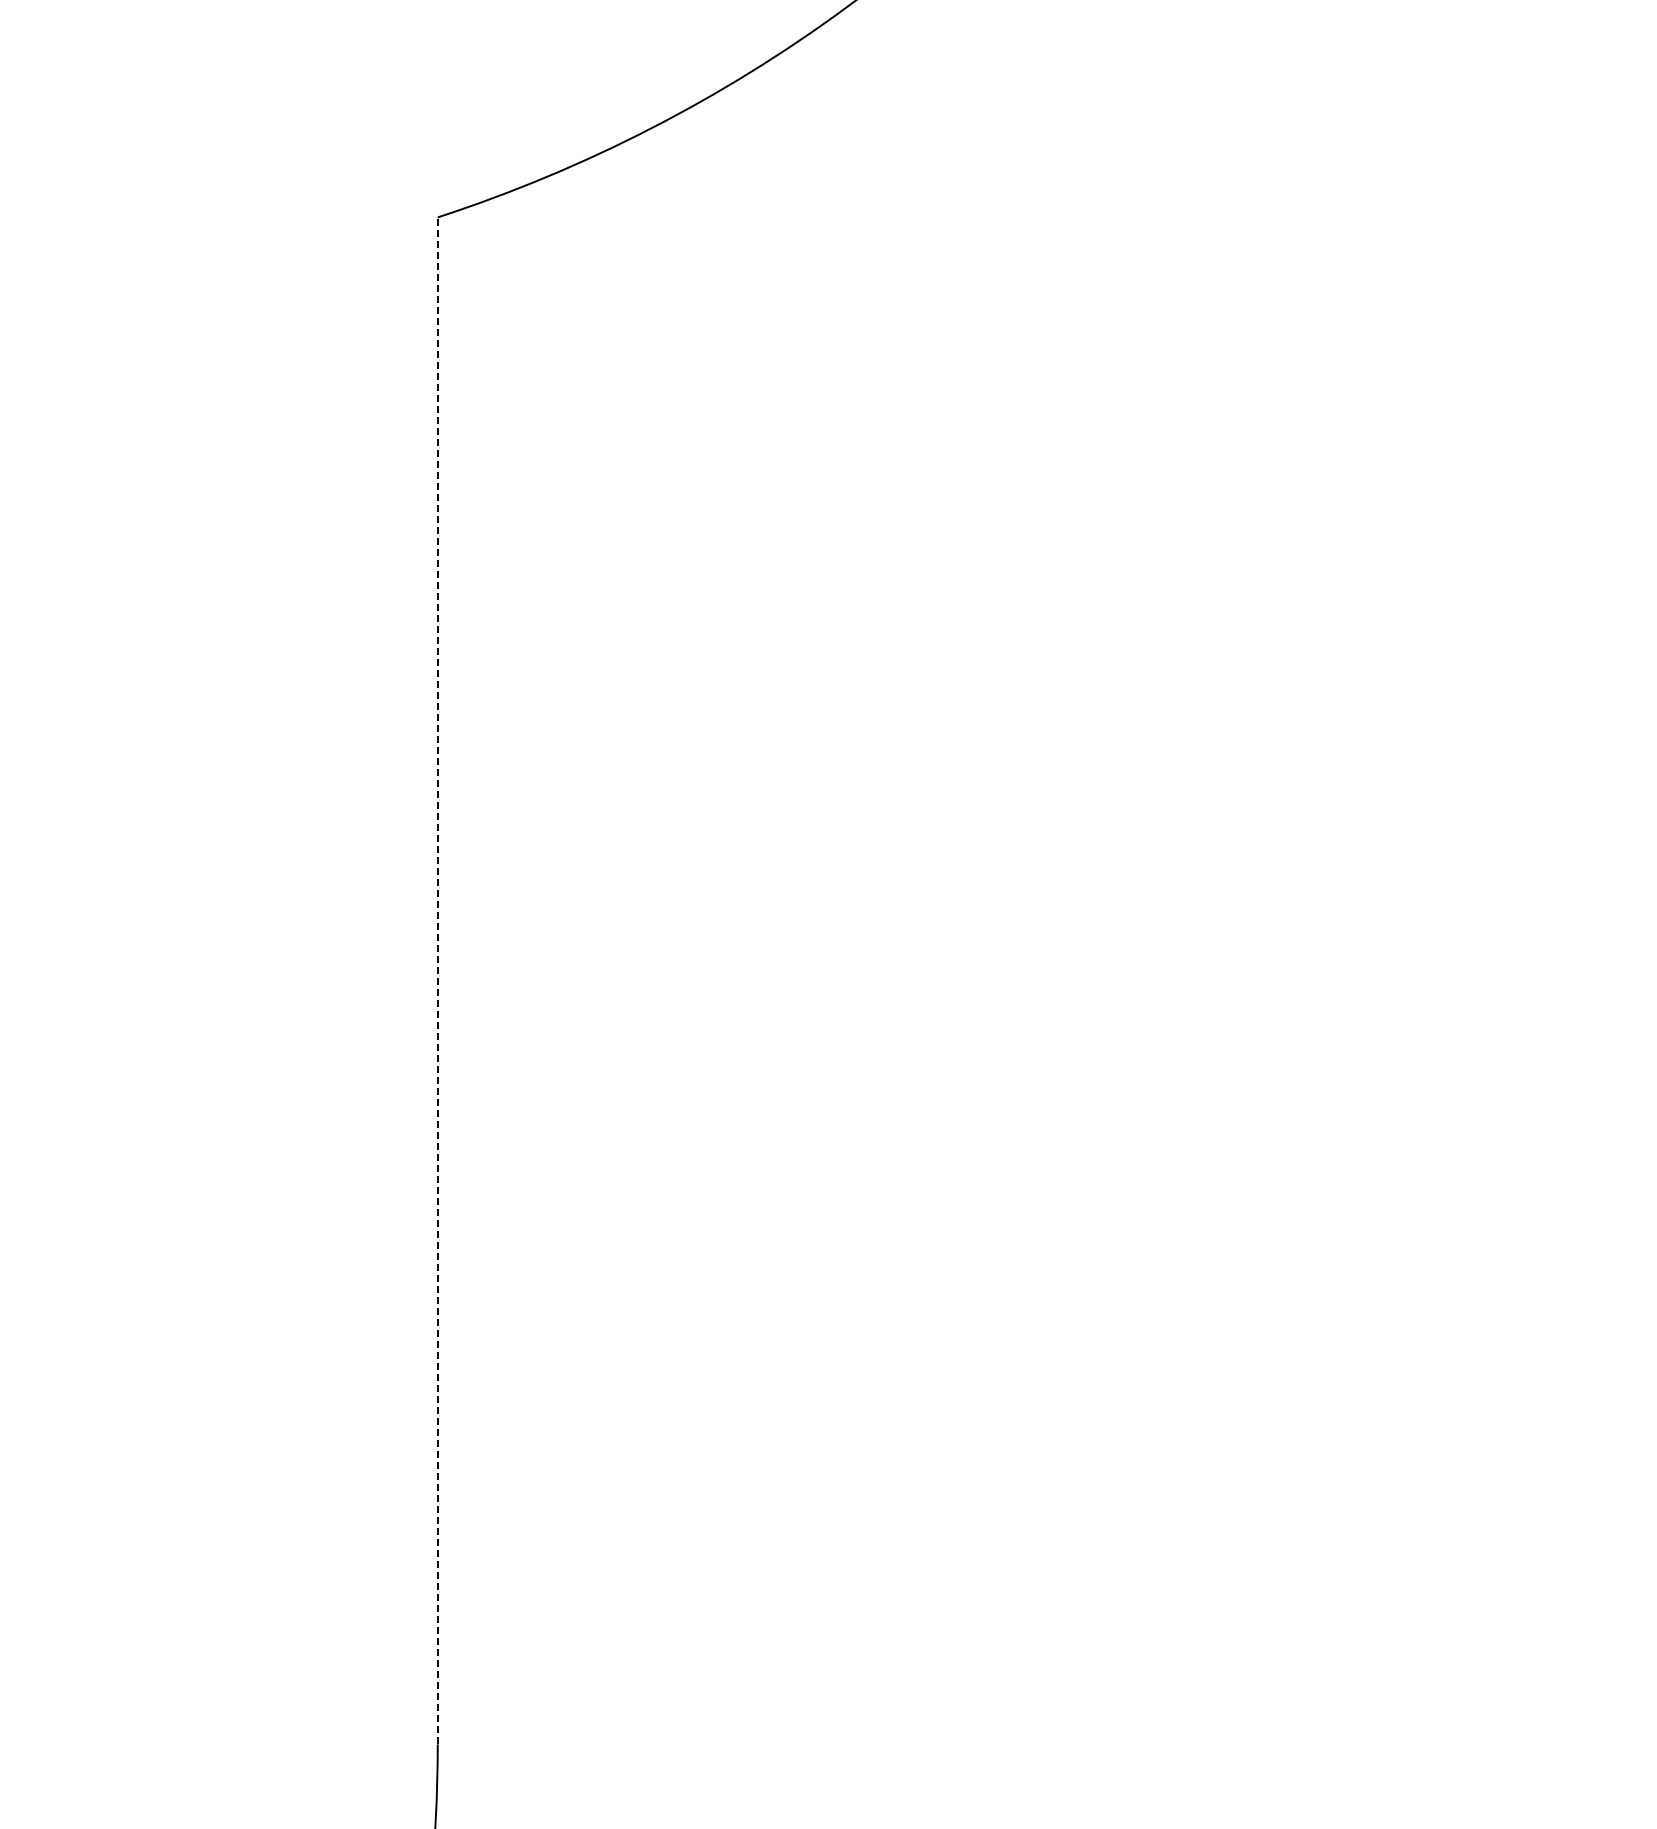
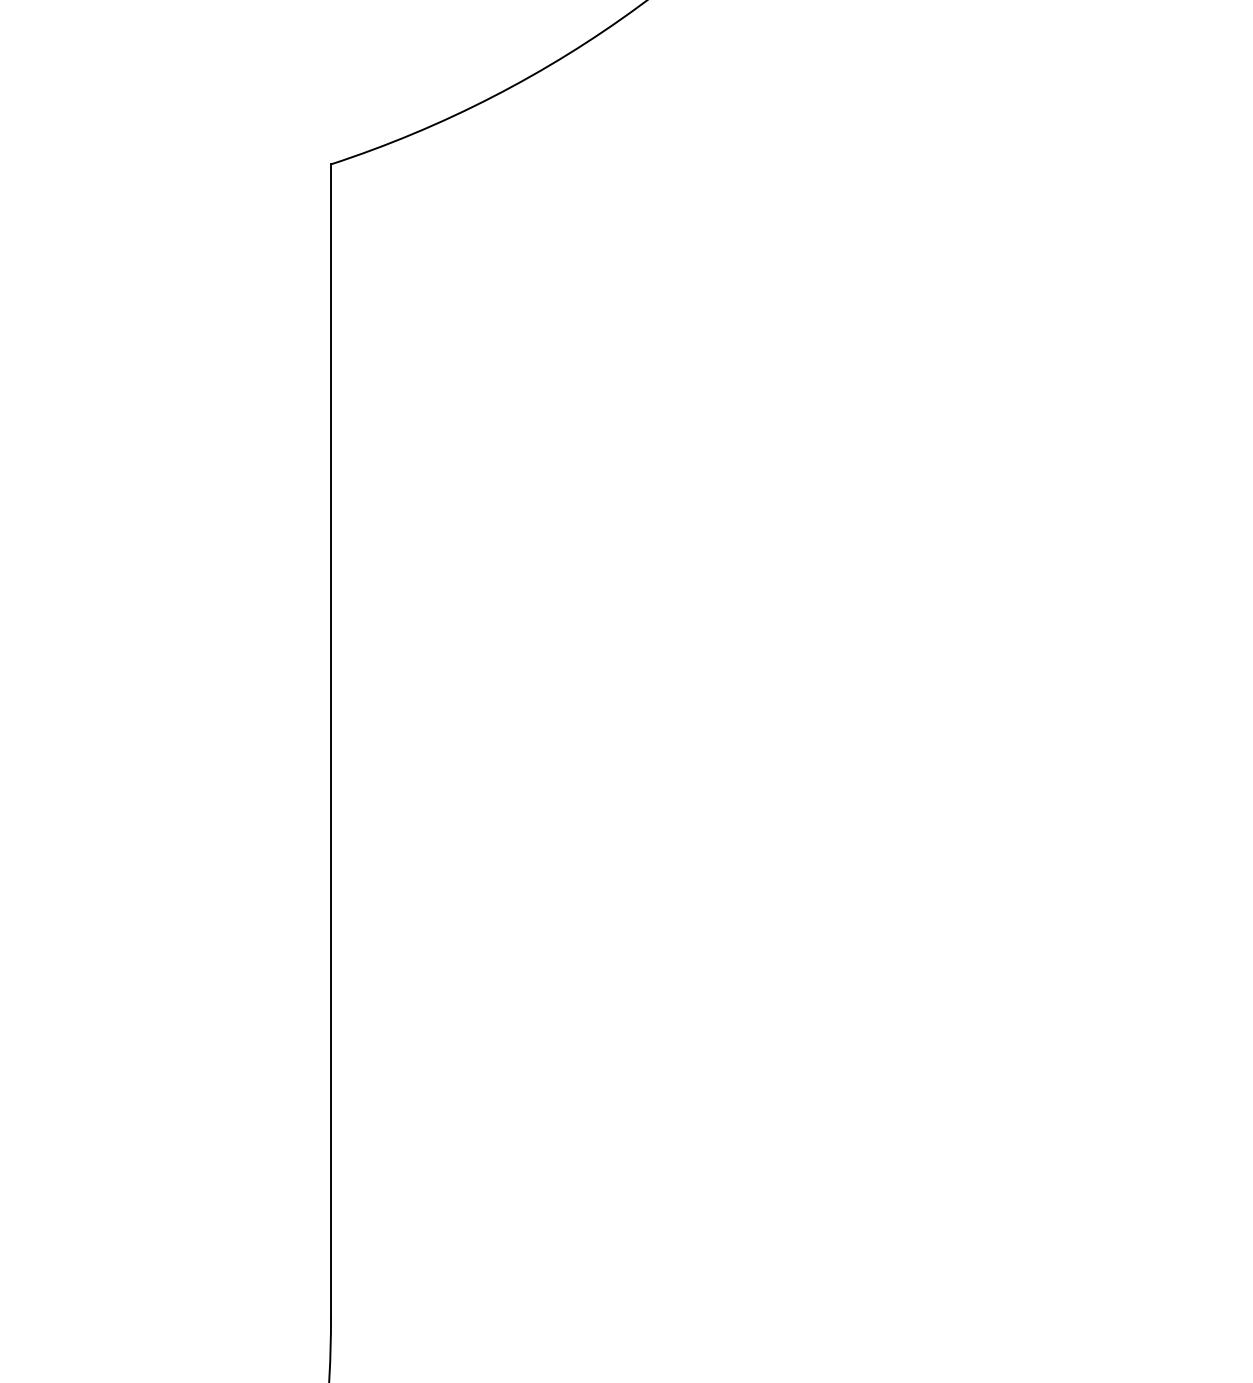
line: (437, 980) -> (330, 741), dashed -> solid

